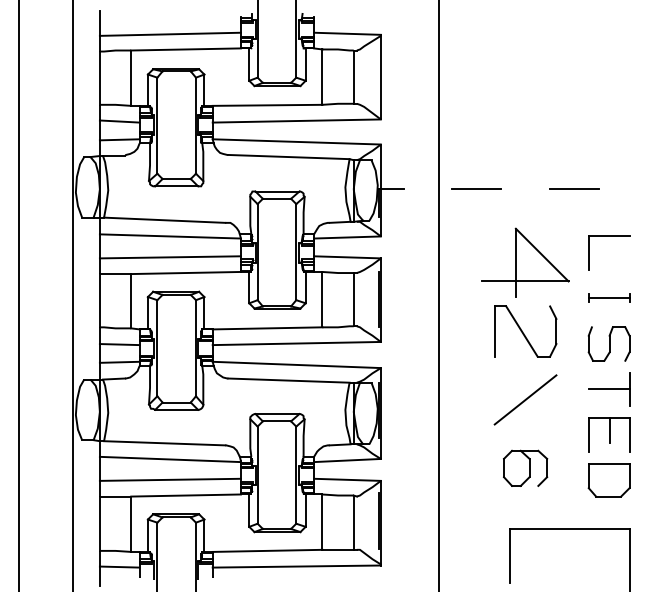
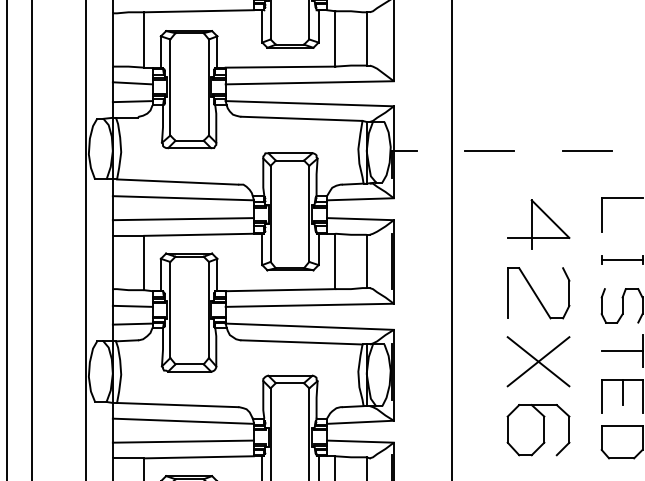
part: (525, 262) -> (538, 224), size x0.71
line: (525, 399) -> (538, 361), added
part: (525, 468) -> (538, 430), size x1.43

